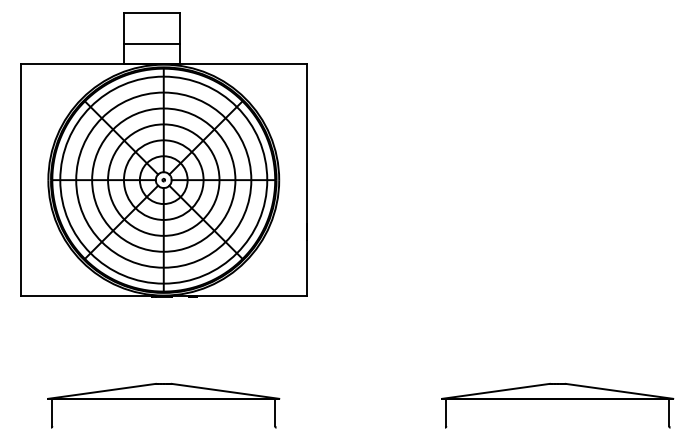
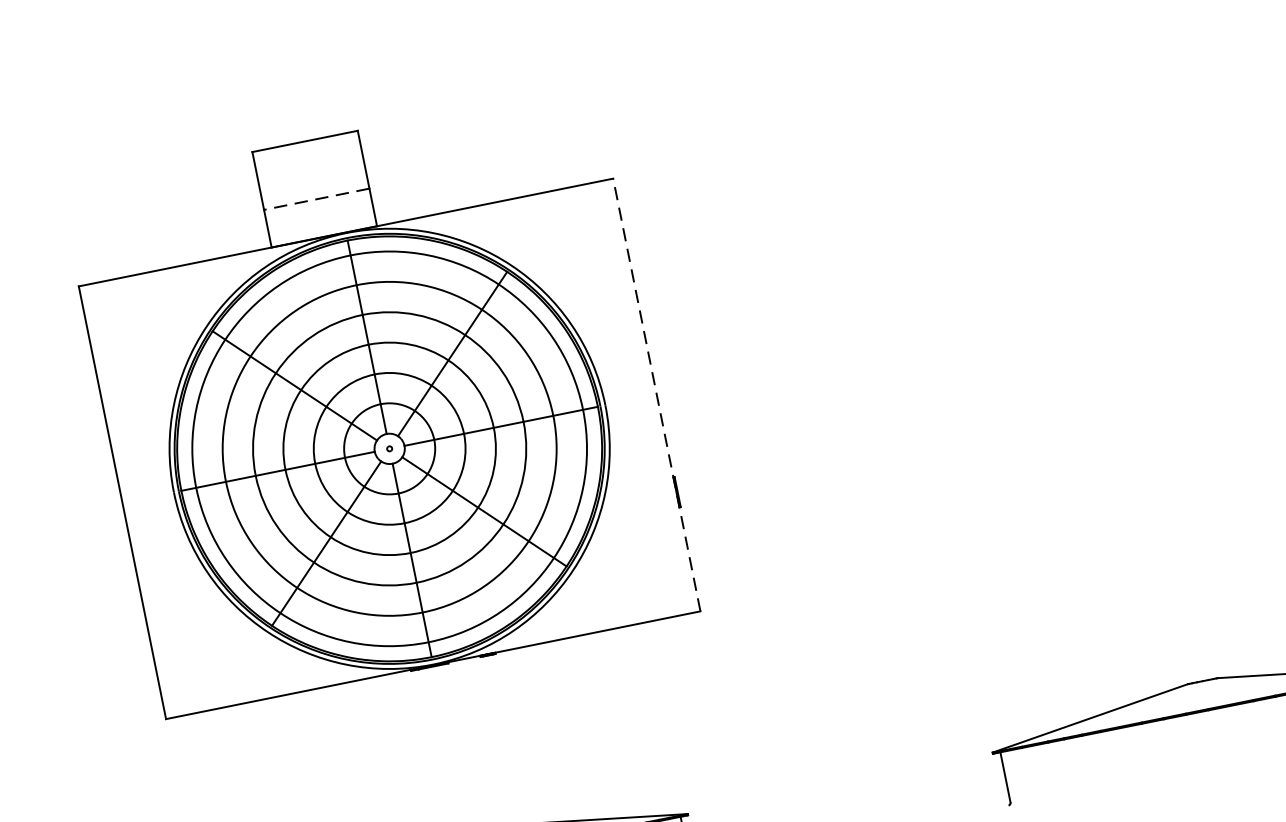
line: (151, 44) -> (315, 199), solid -> dashed
line: (306, 180) -> (656, 395), solid -> dashed

